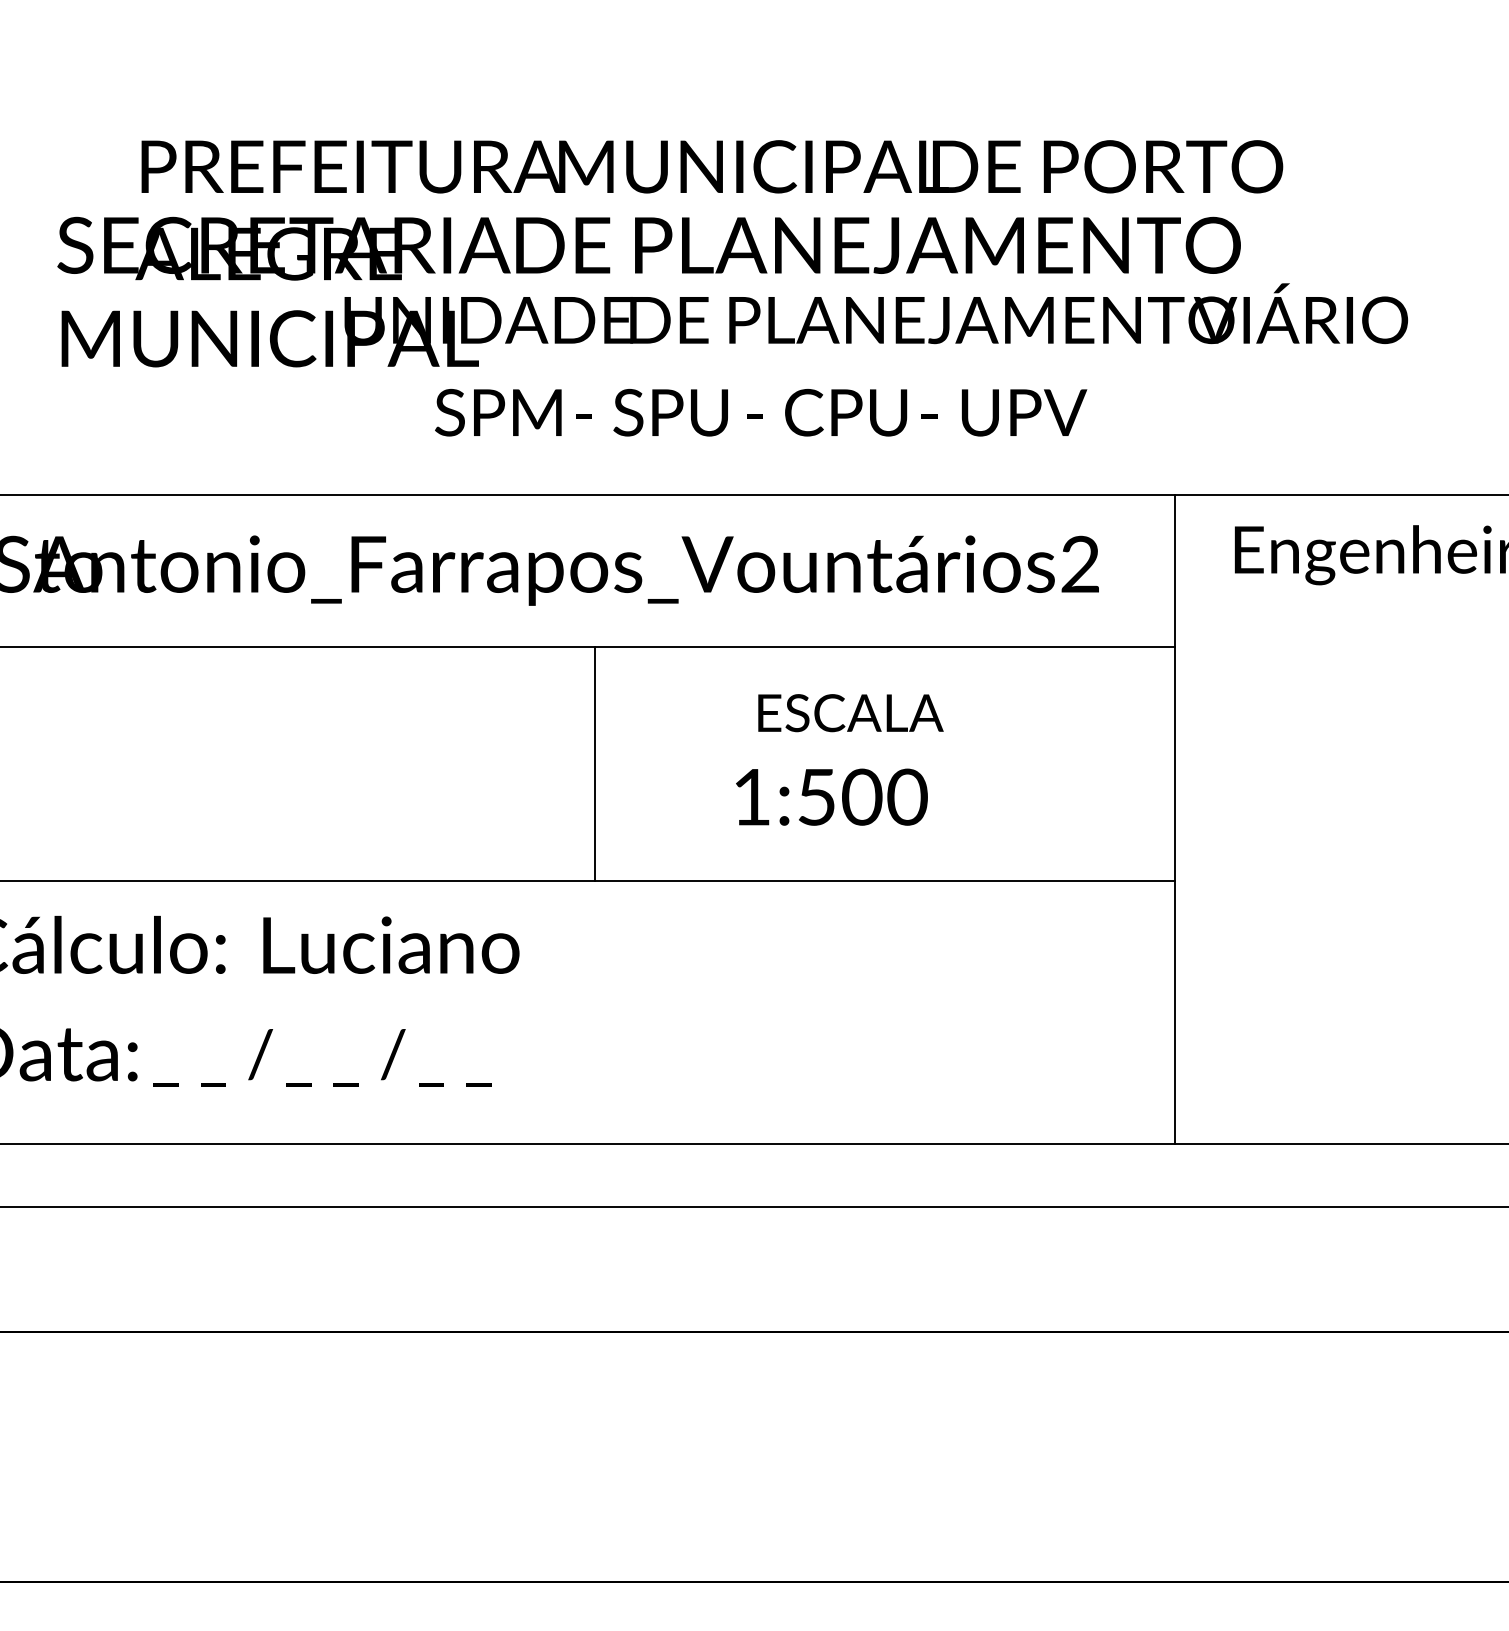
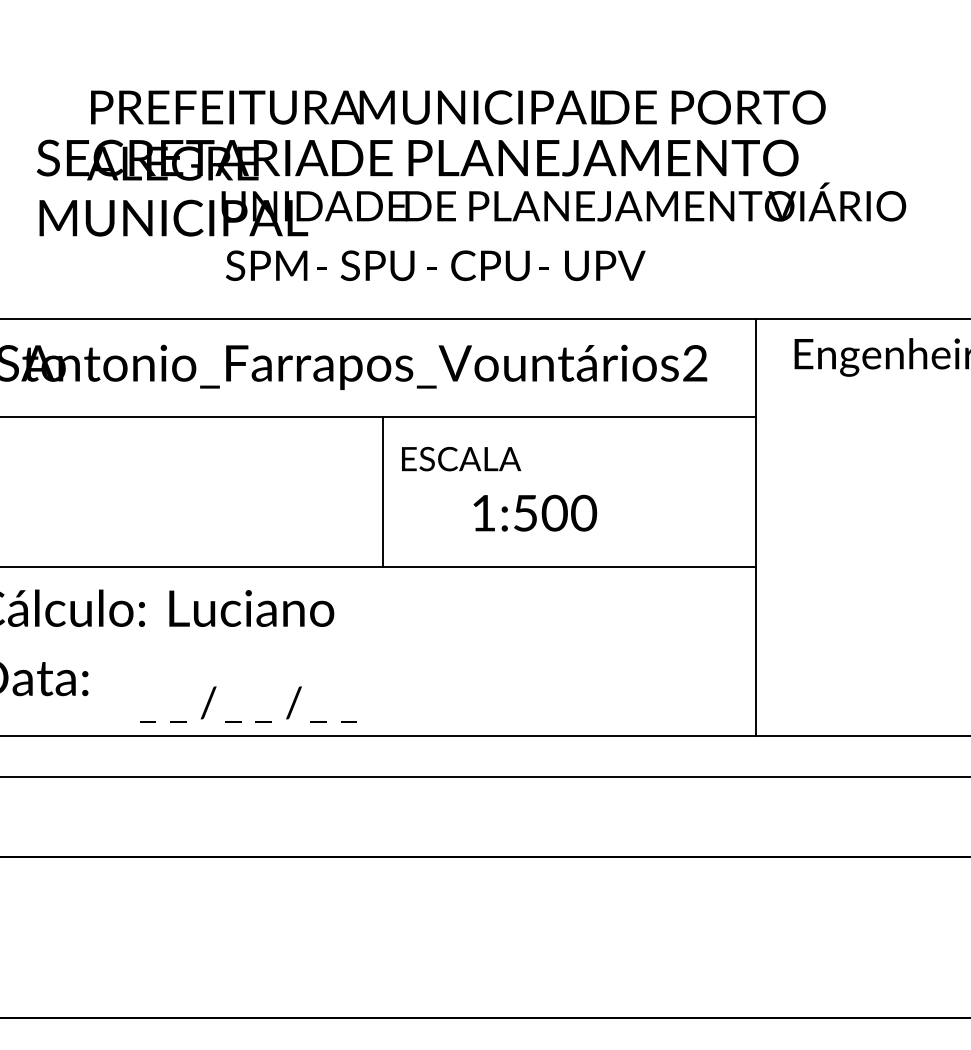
text: (760, 412) -> (435, 265), moved
text: (850, 712) -> (461, 458), moved
text: (322, 1057) -> (248, 704), moved

